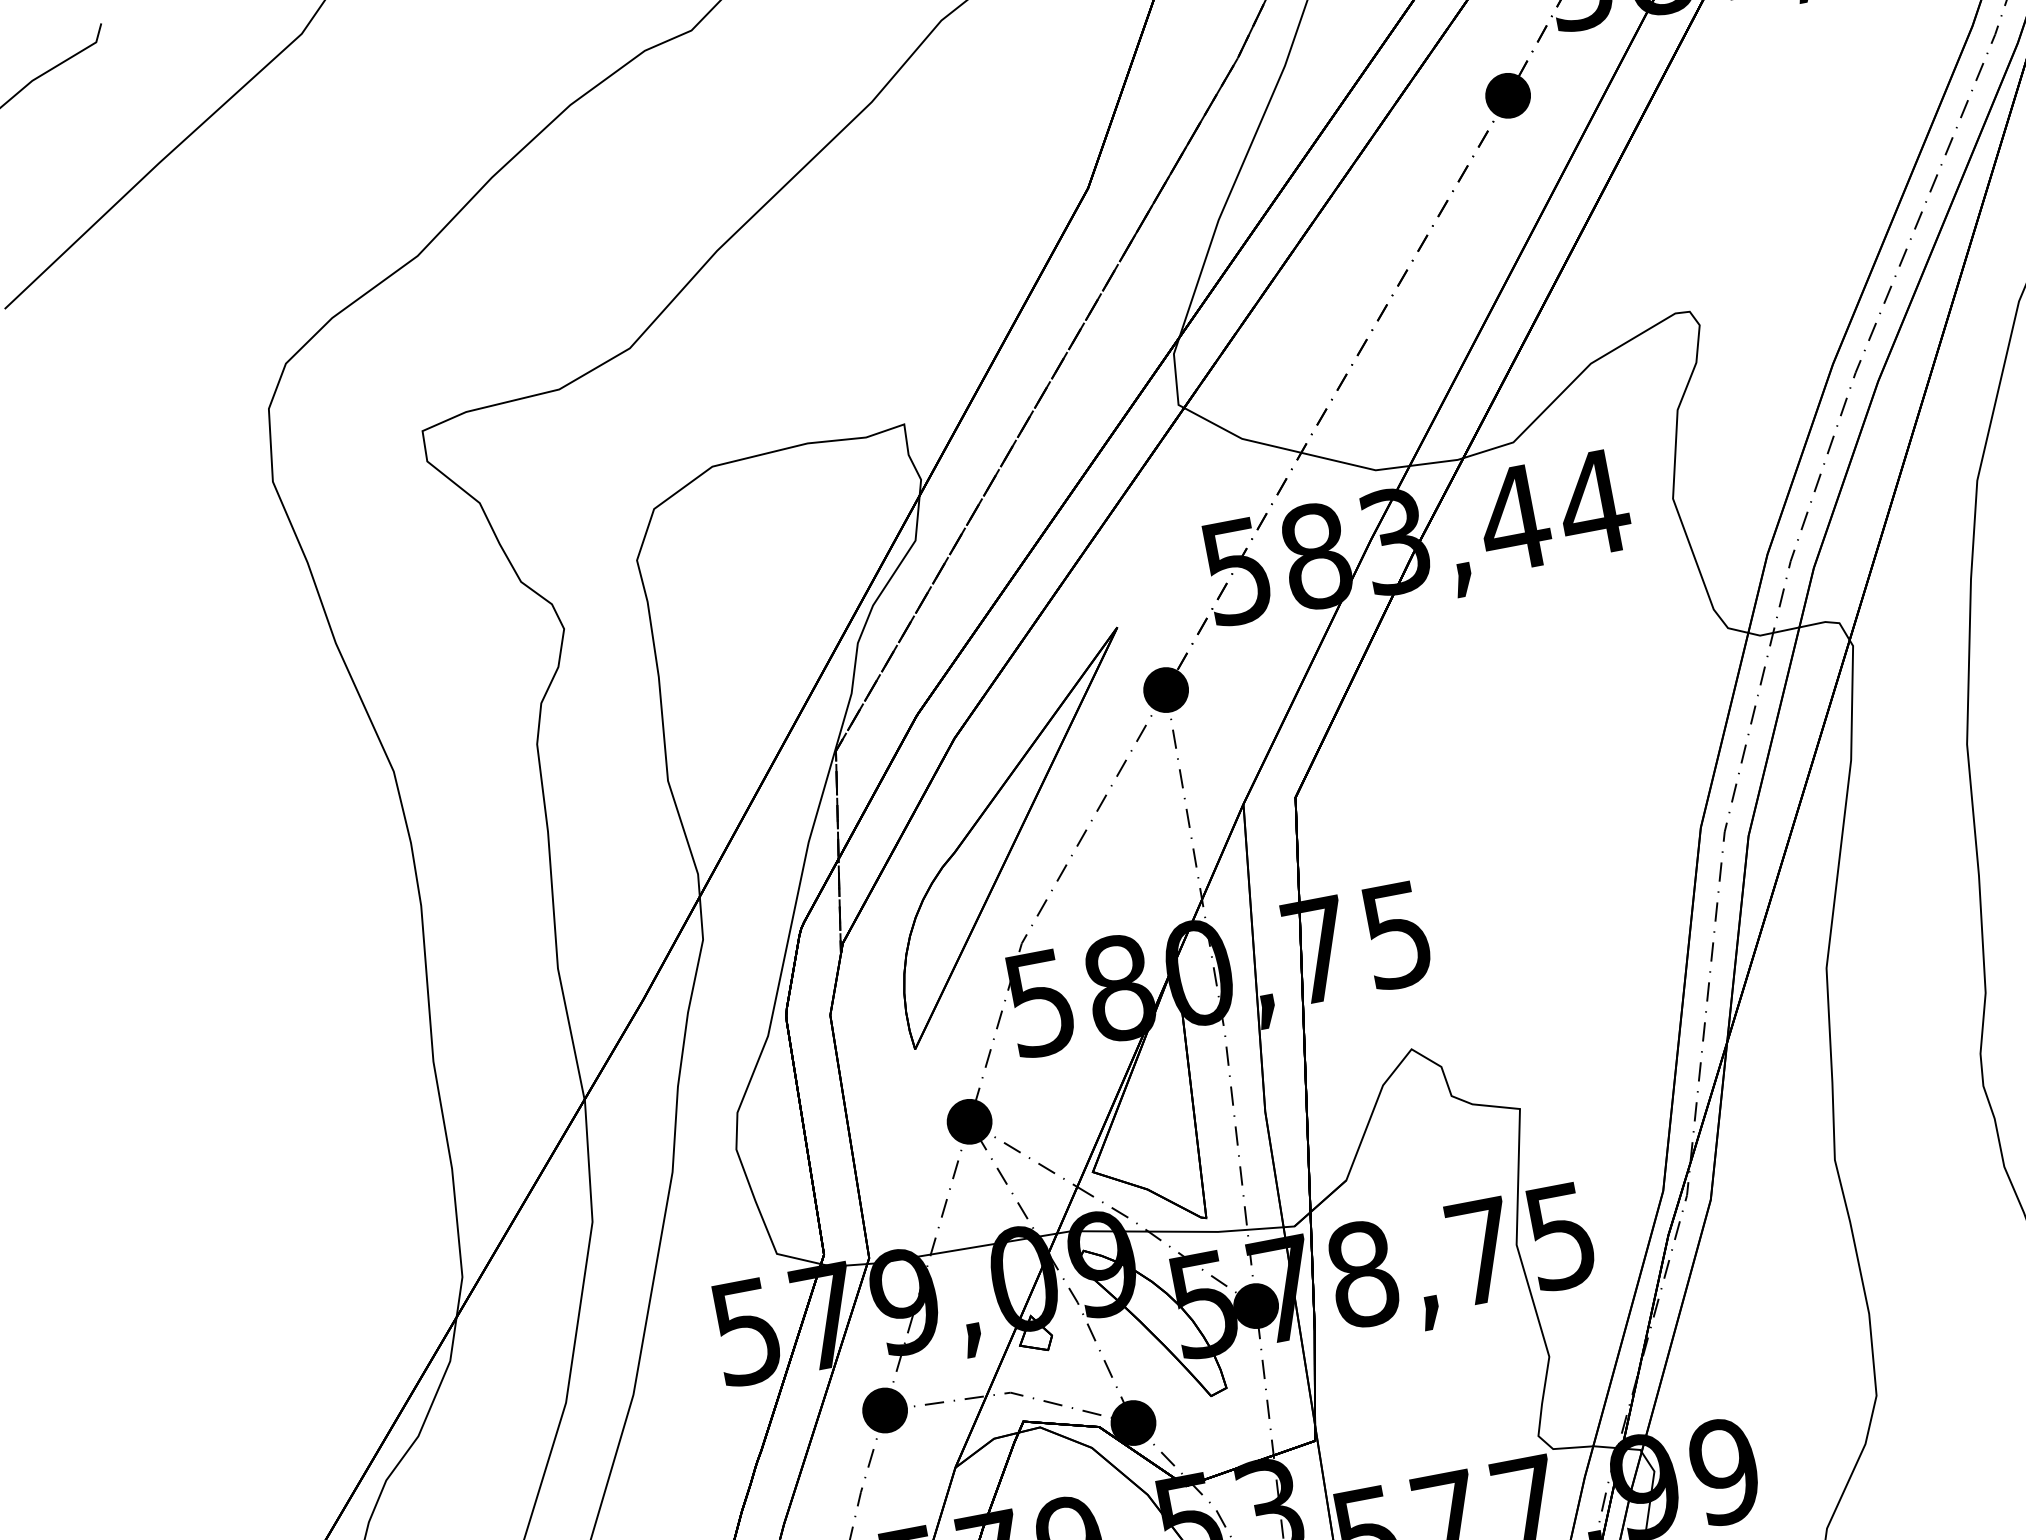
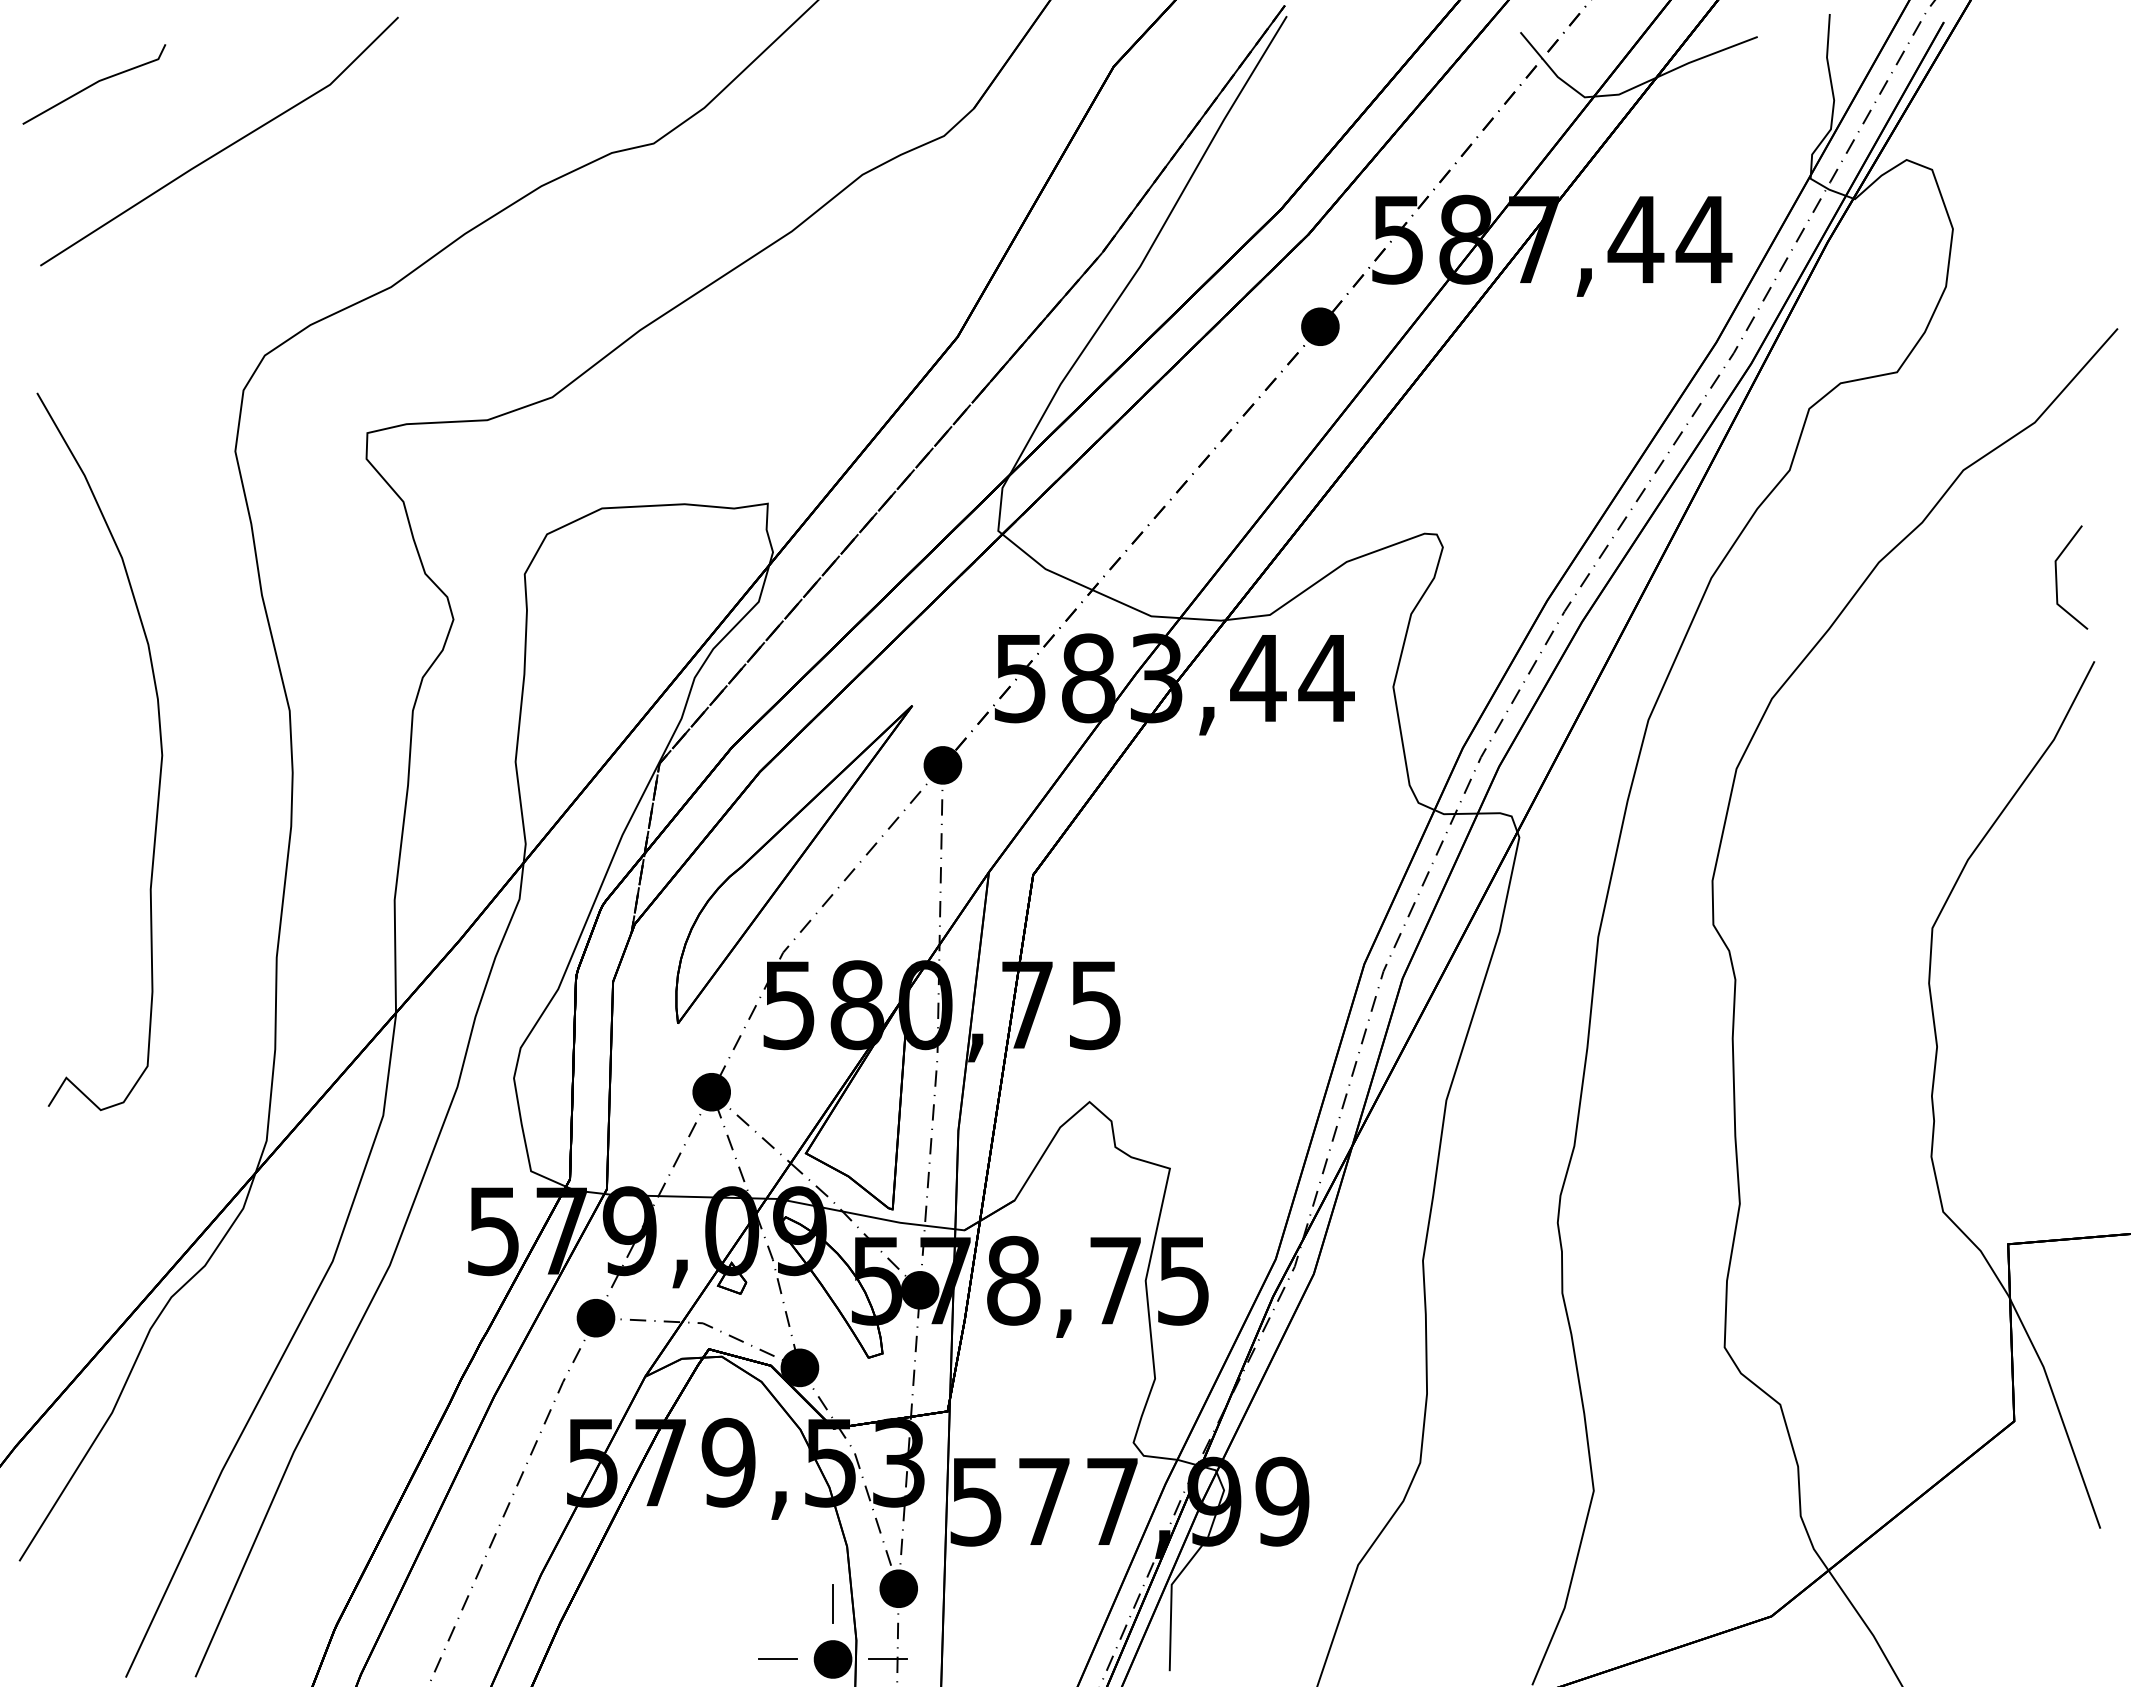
curve: (251, 845) -> (160, 749), added

